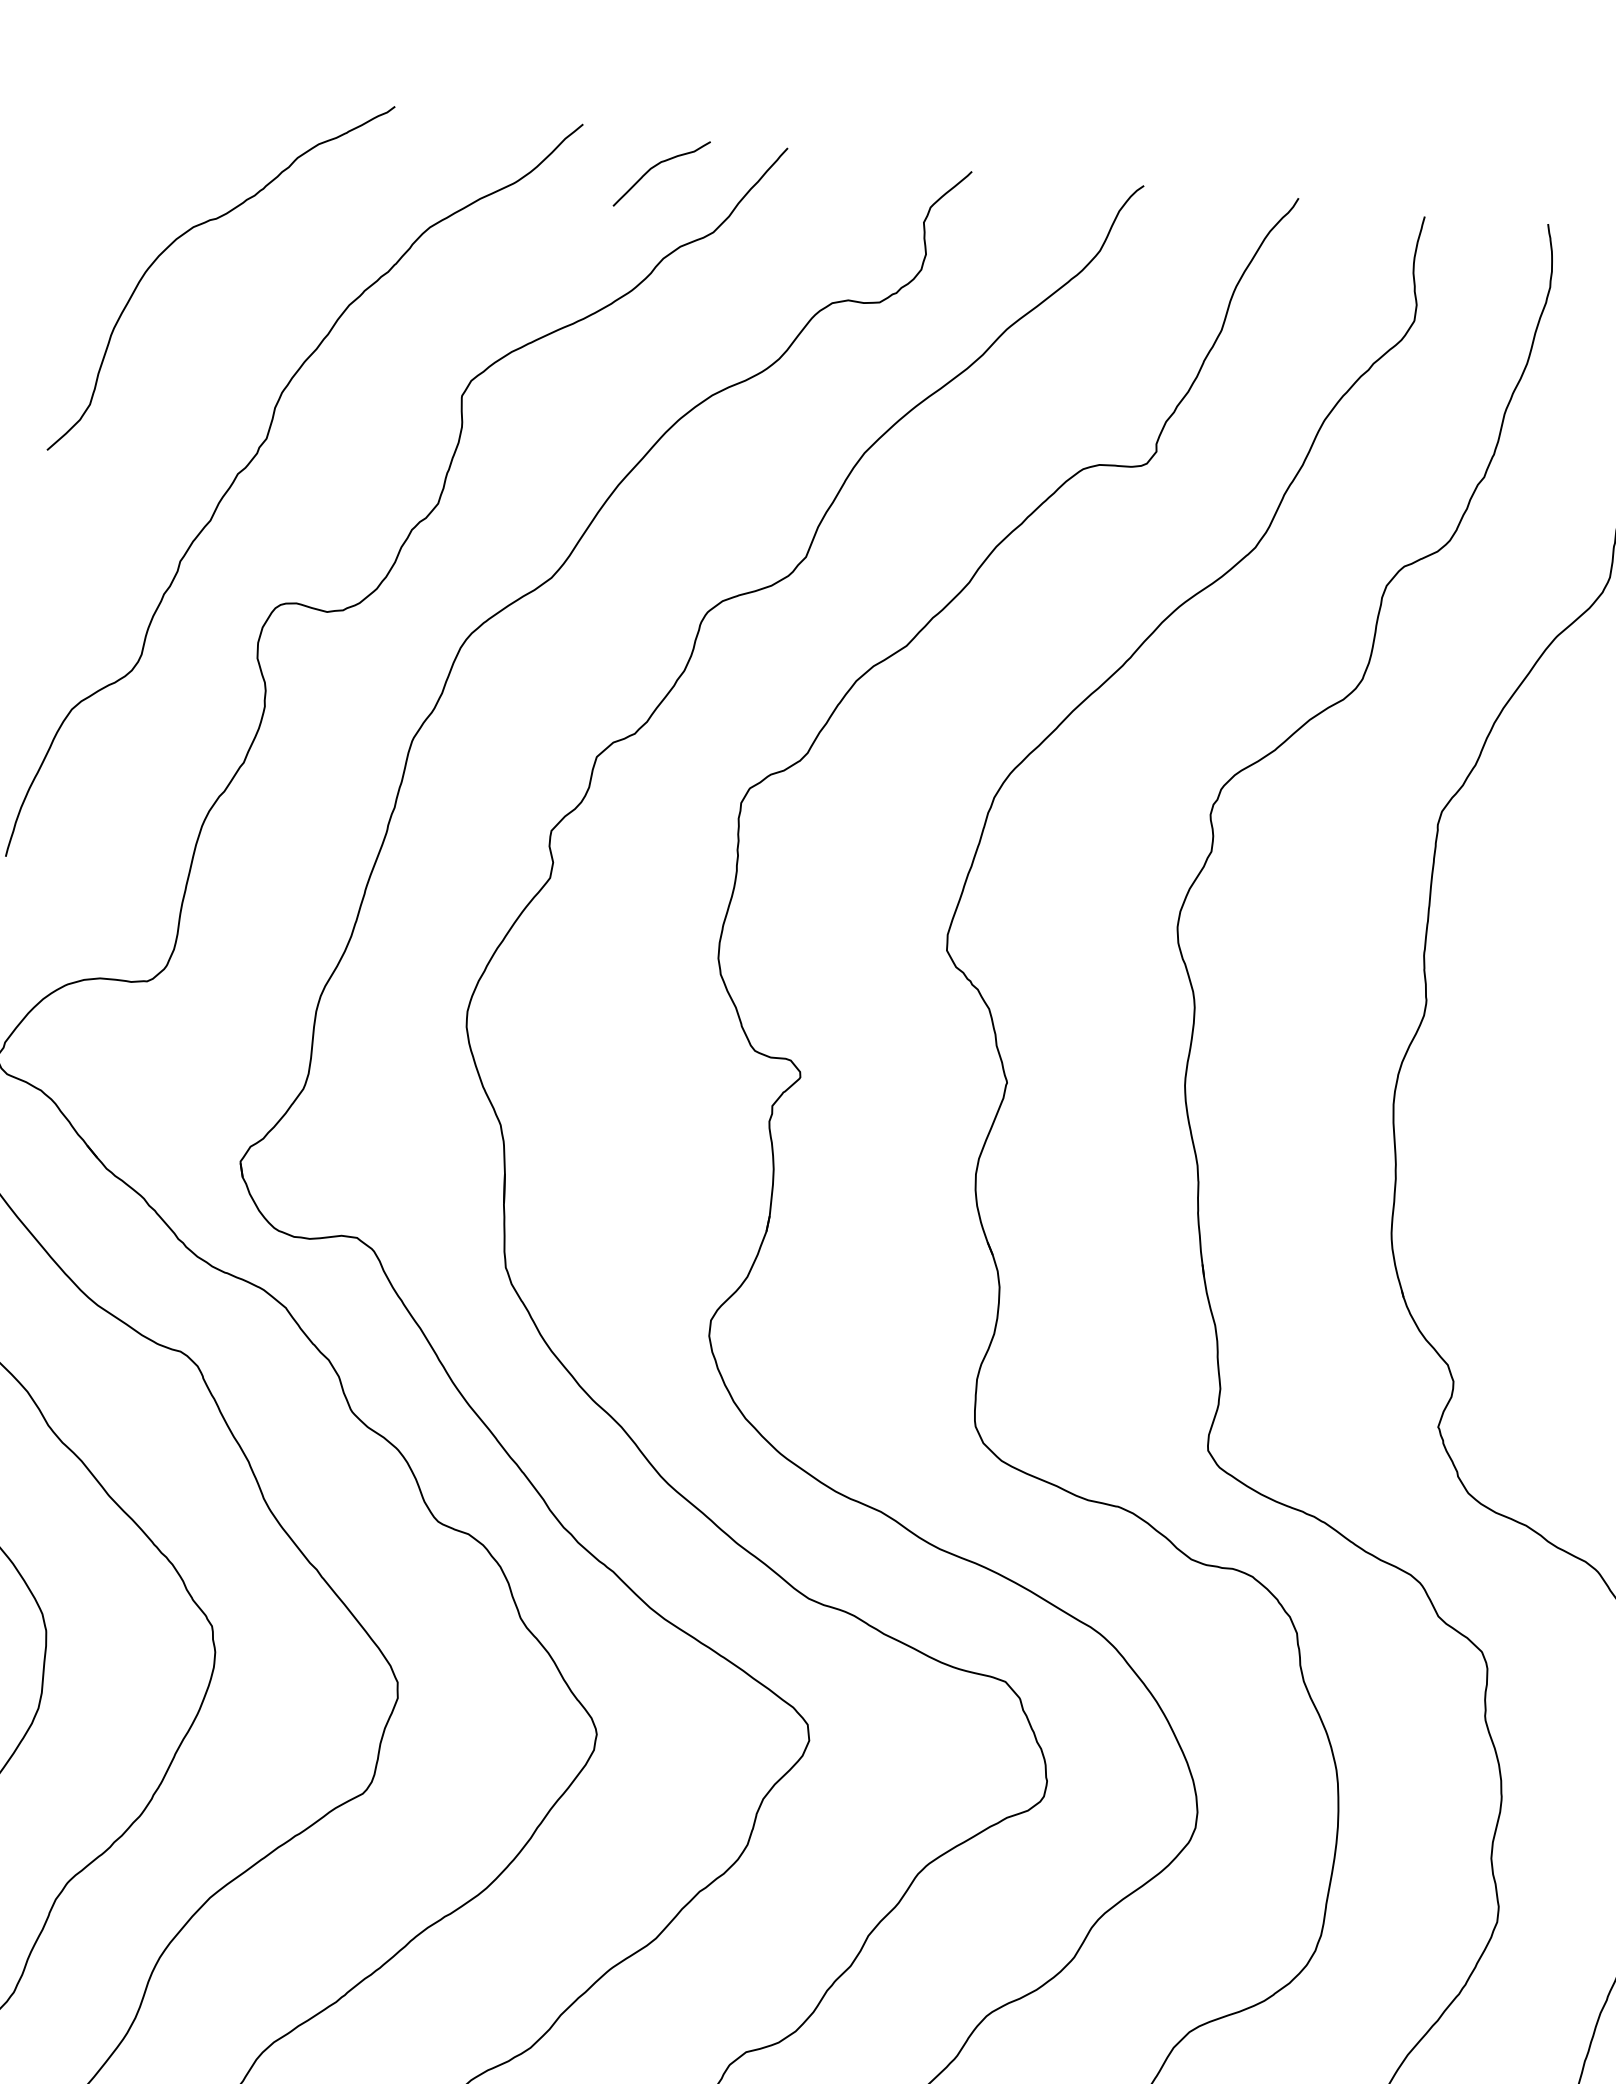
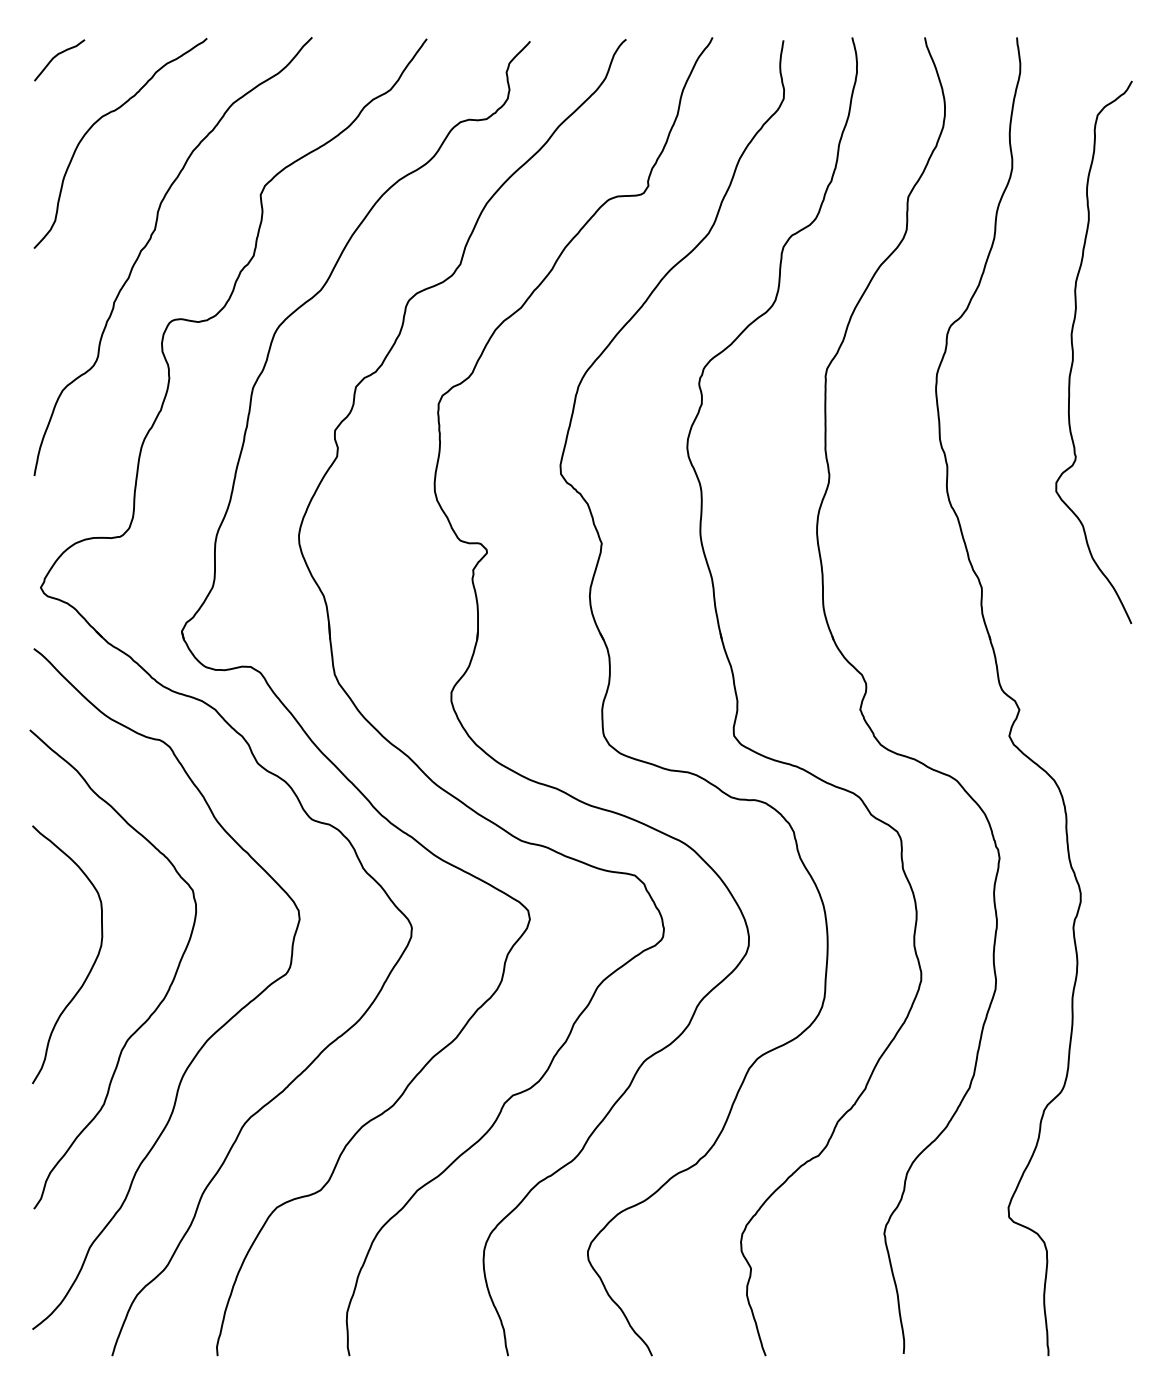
curve: (656, 166) -> (56, 56), moved

